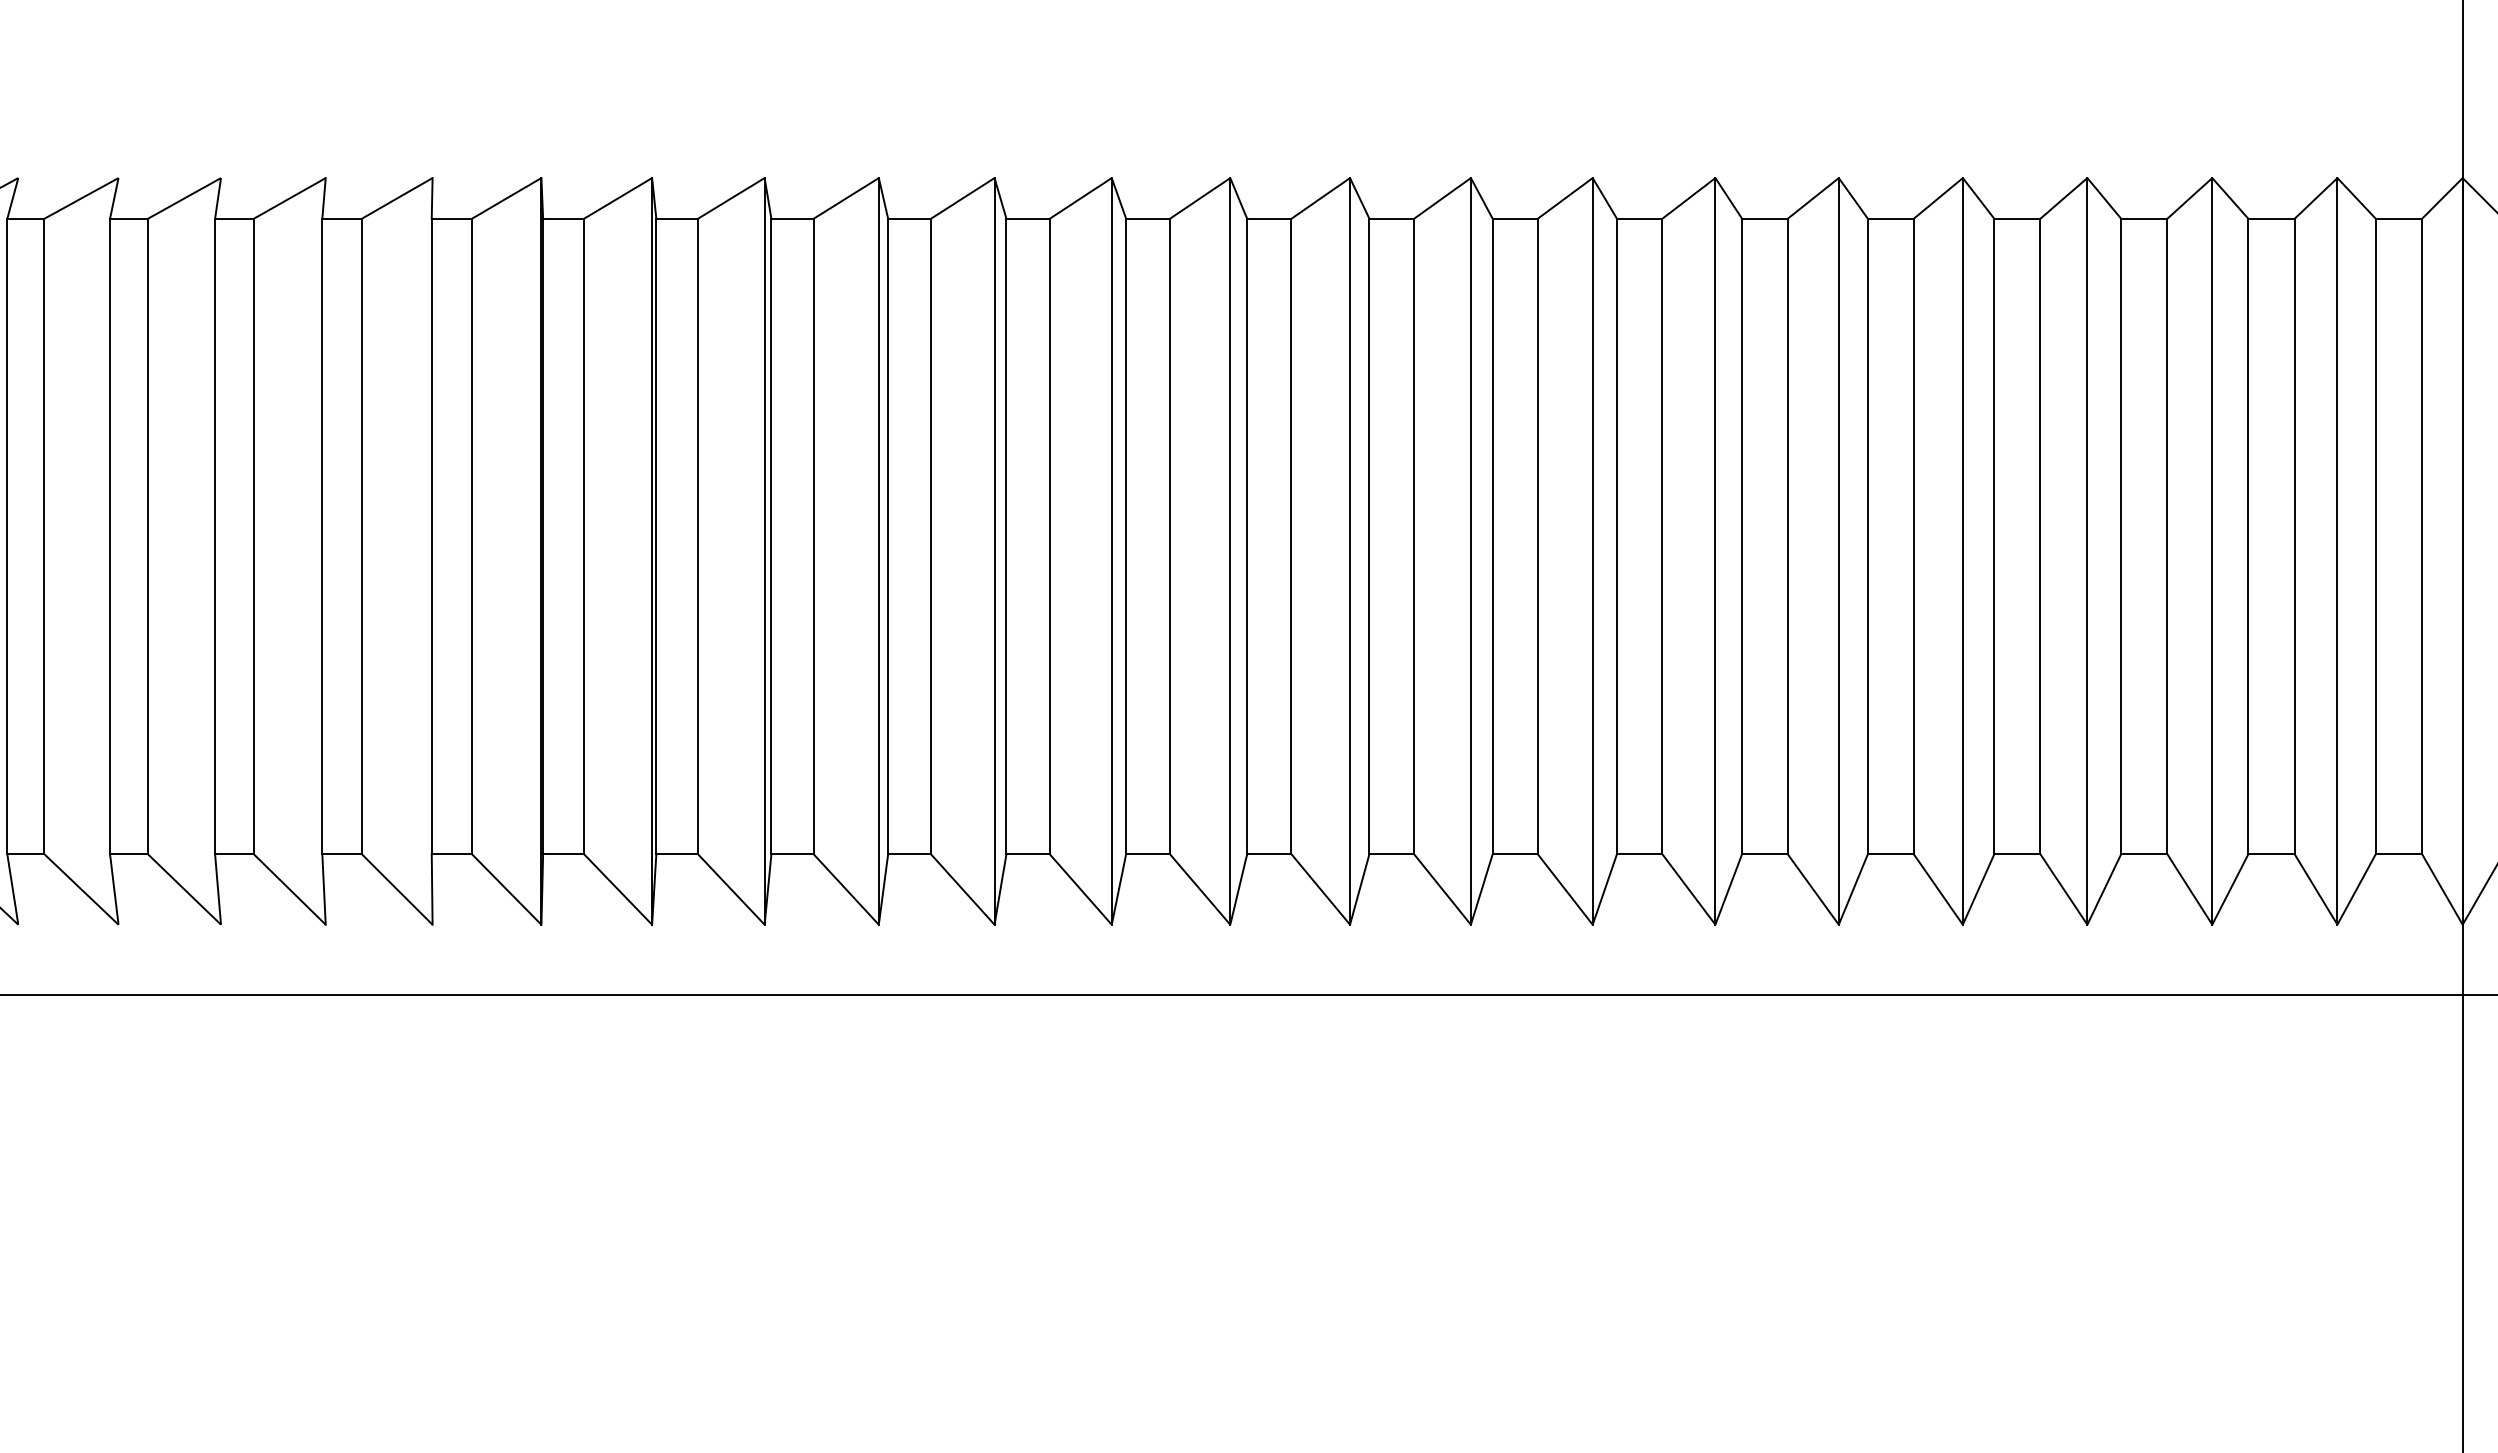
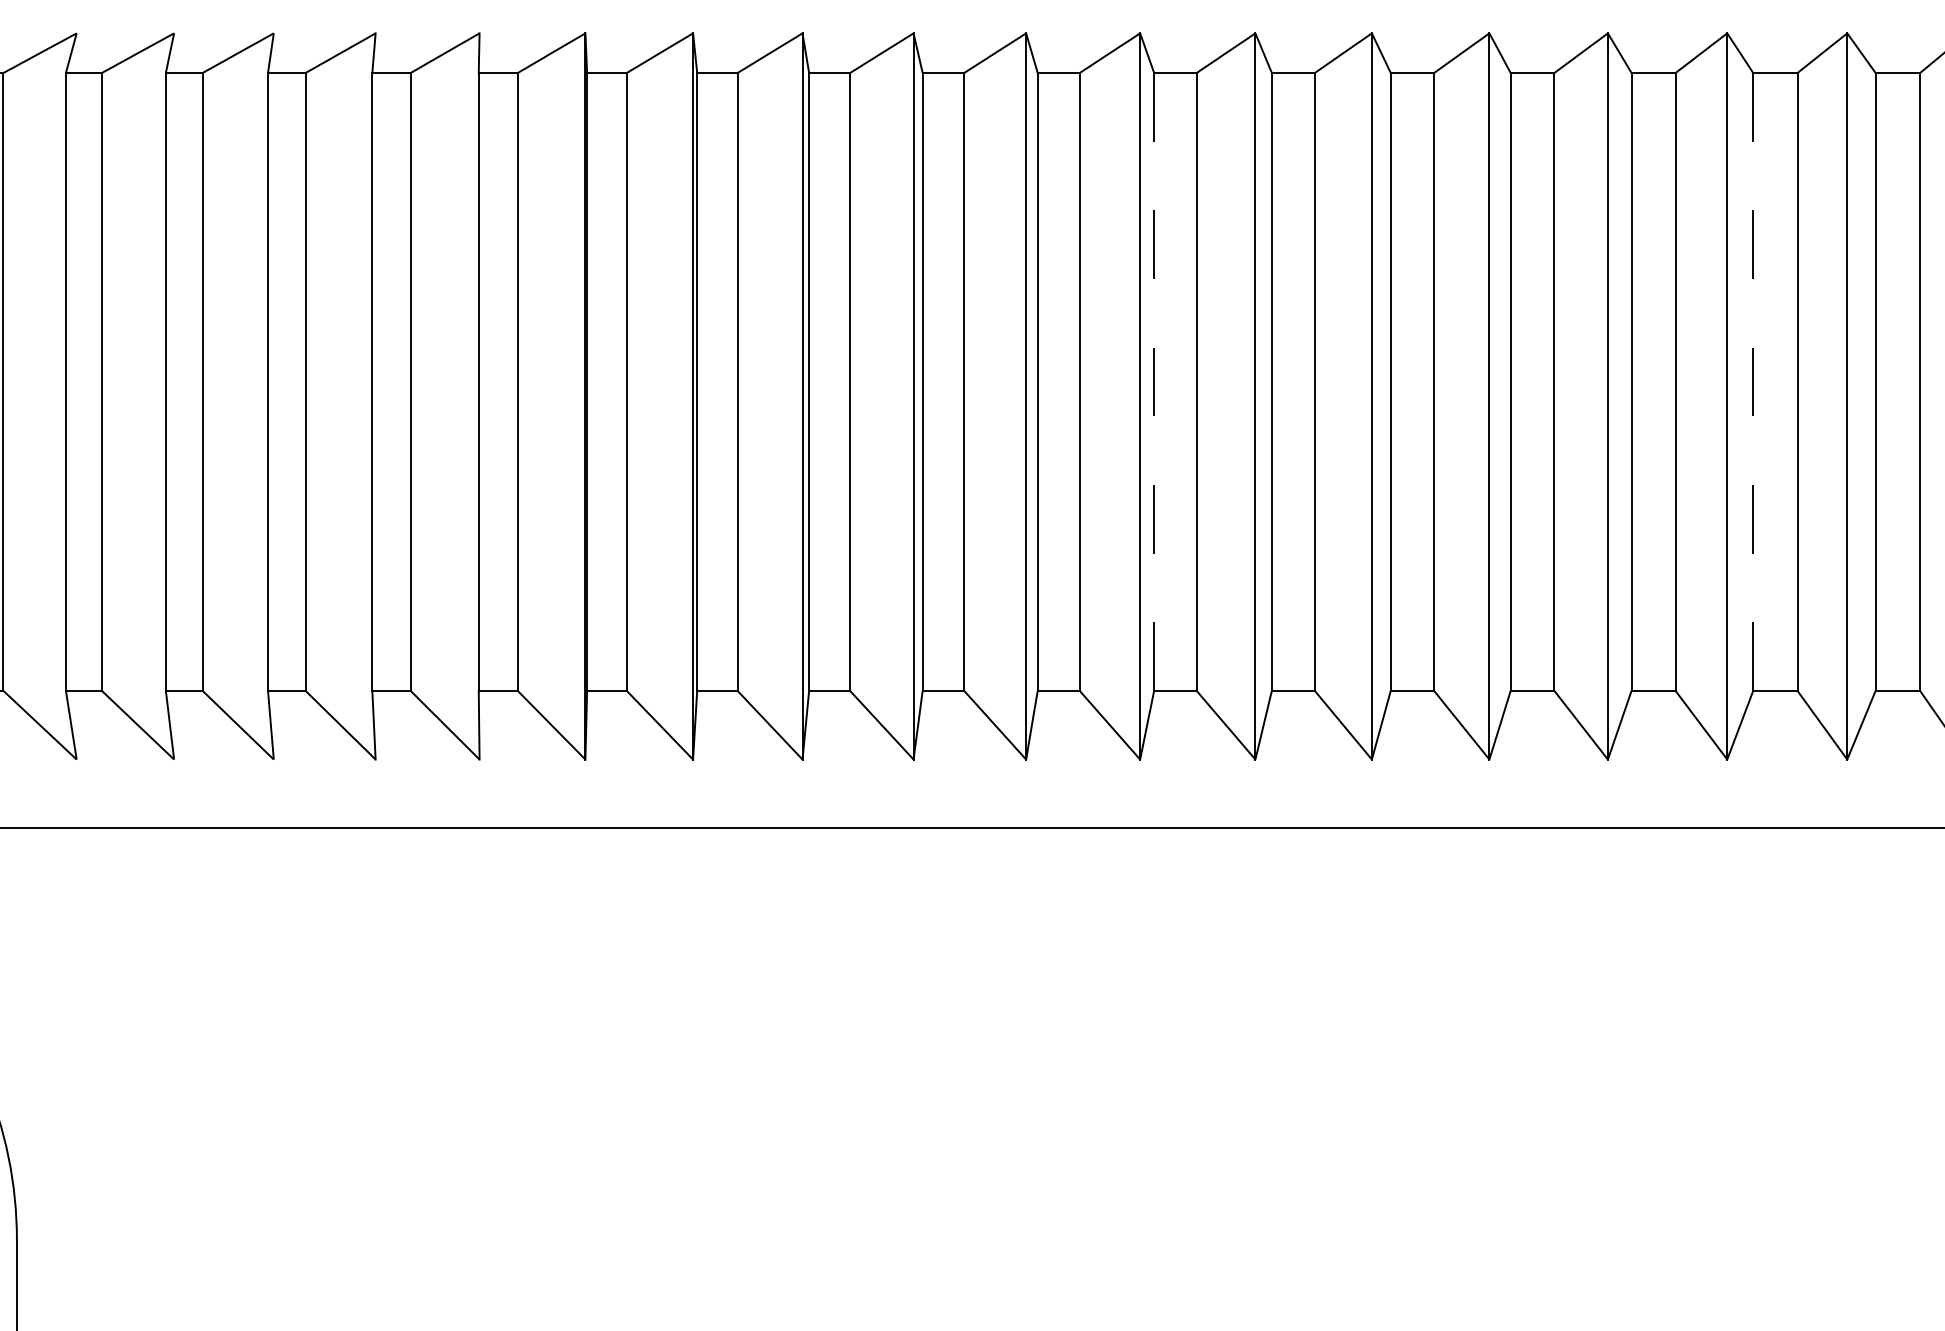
line: (1126, 536) -> (1154, 381), solid -> dashed
line: (1742, 536) -> (1753, 381), solid -> dashed

